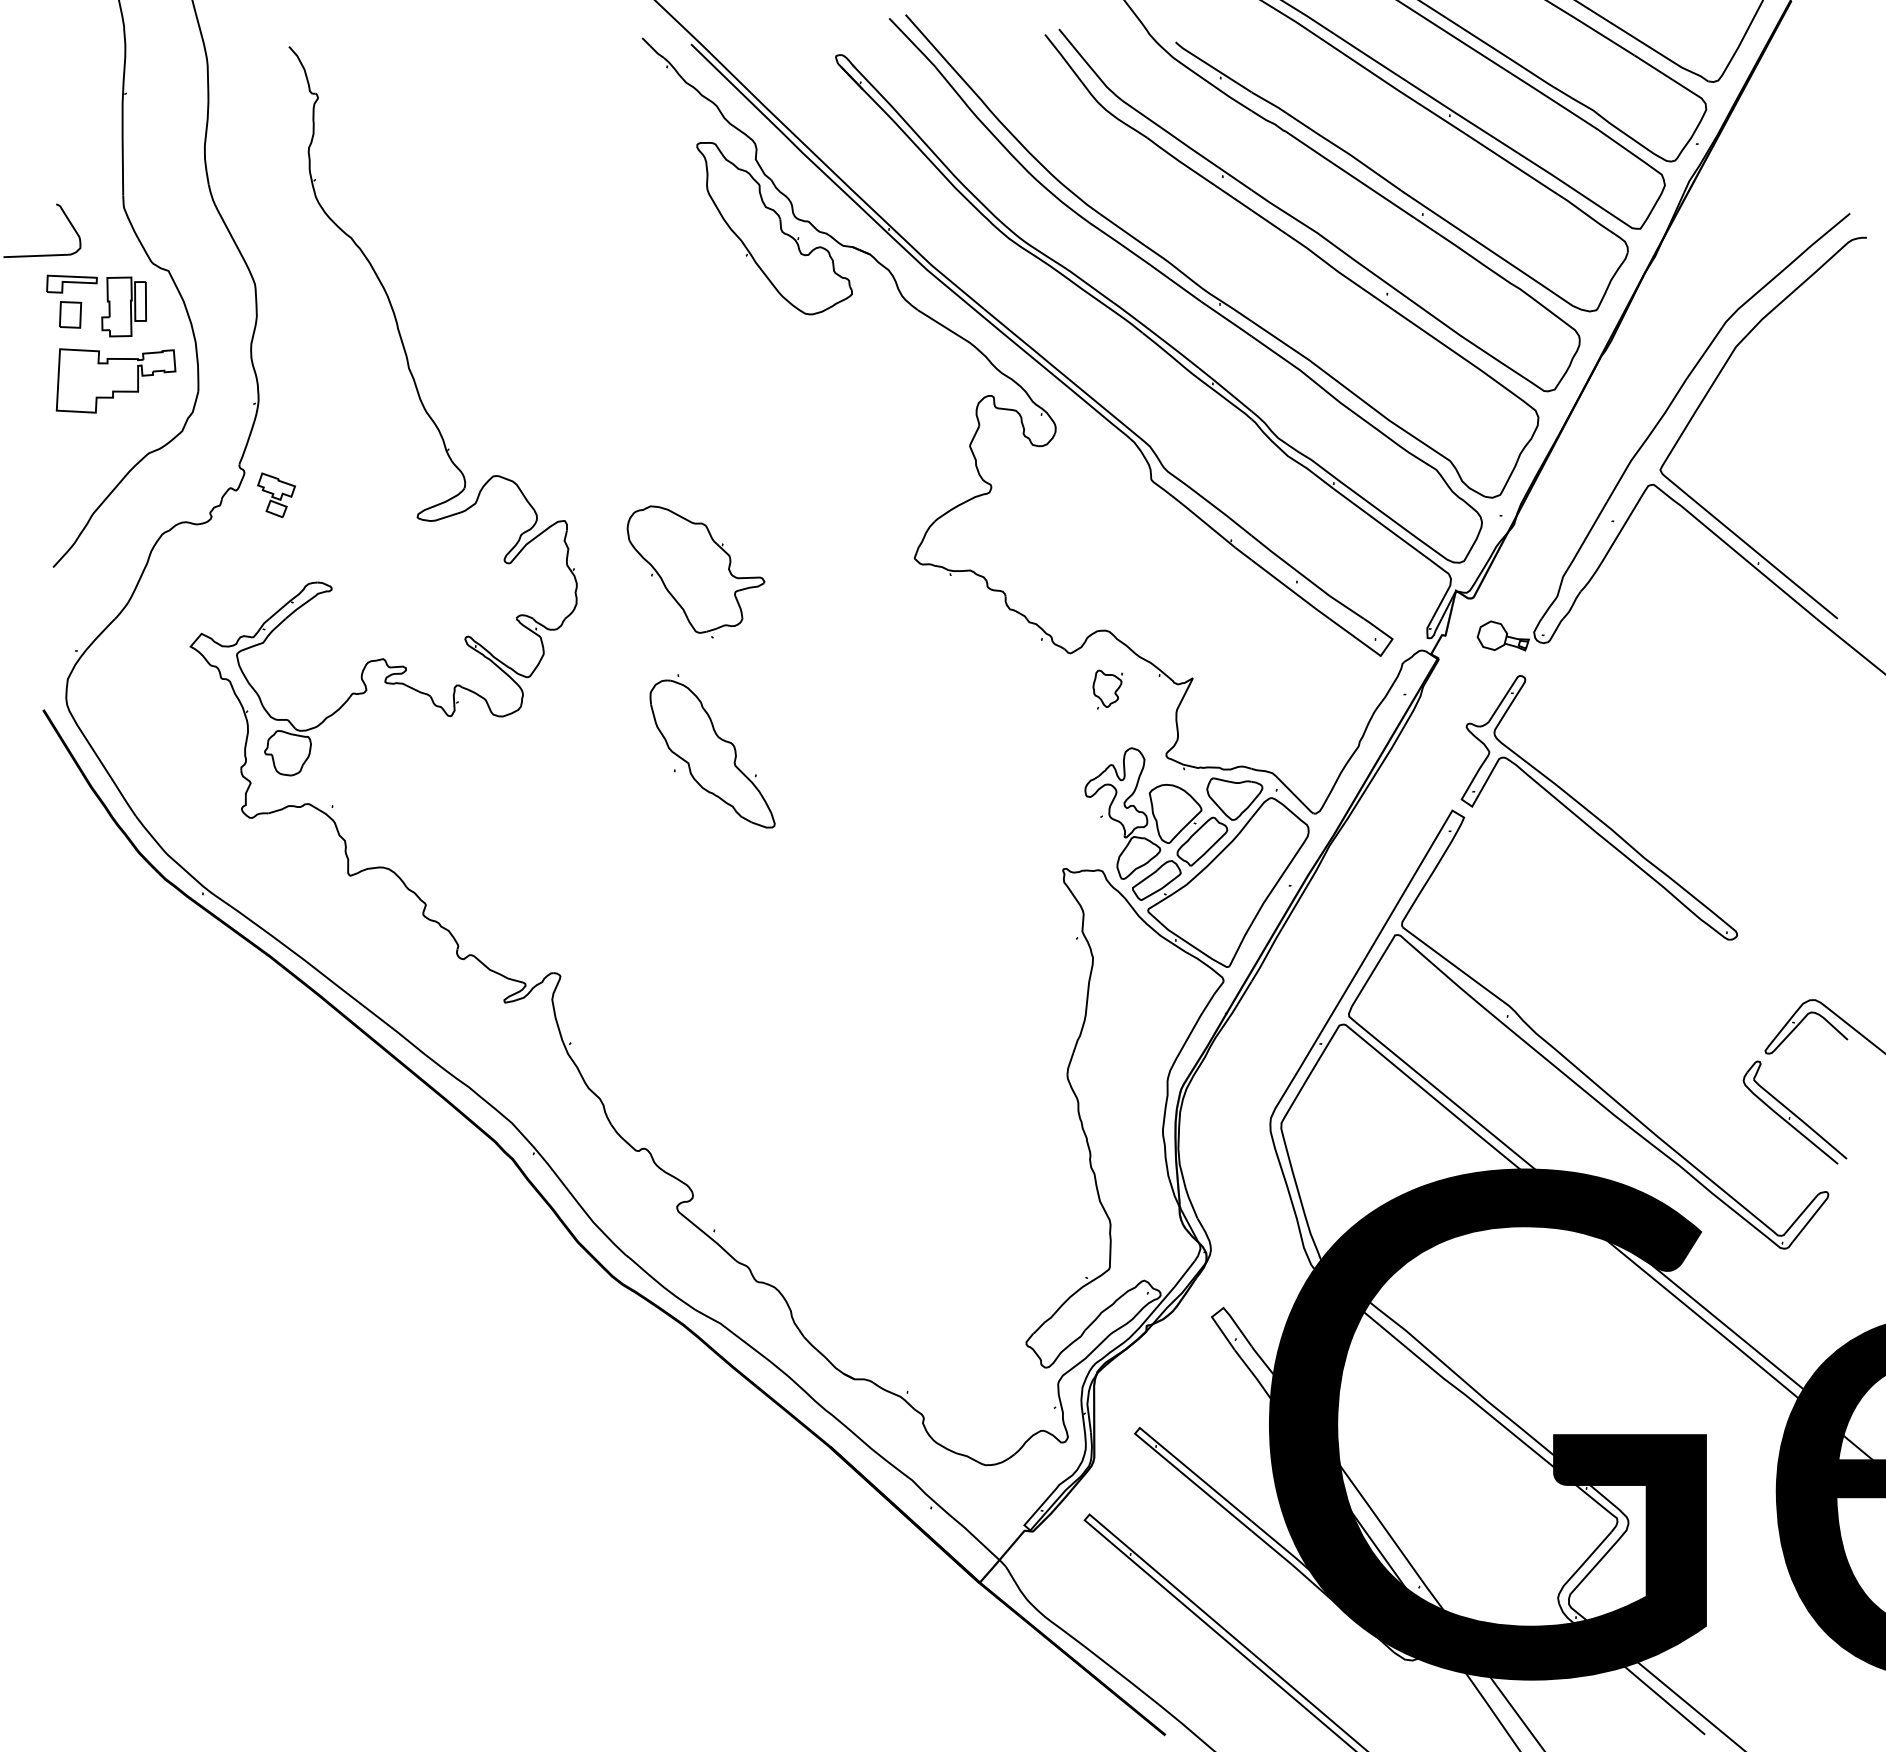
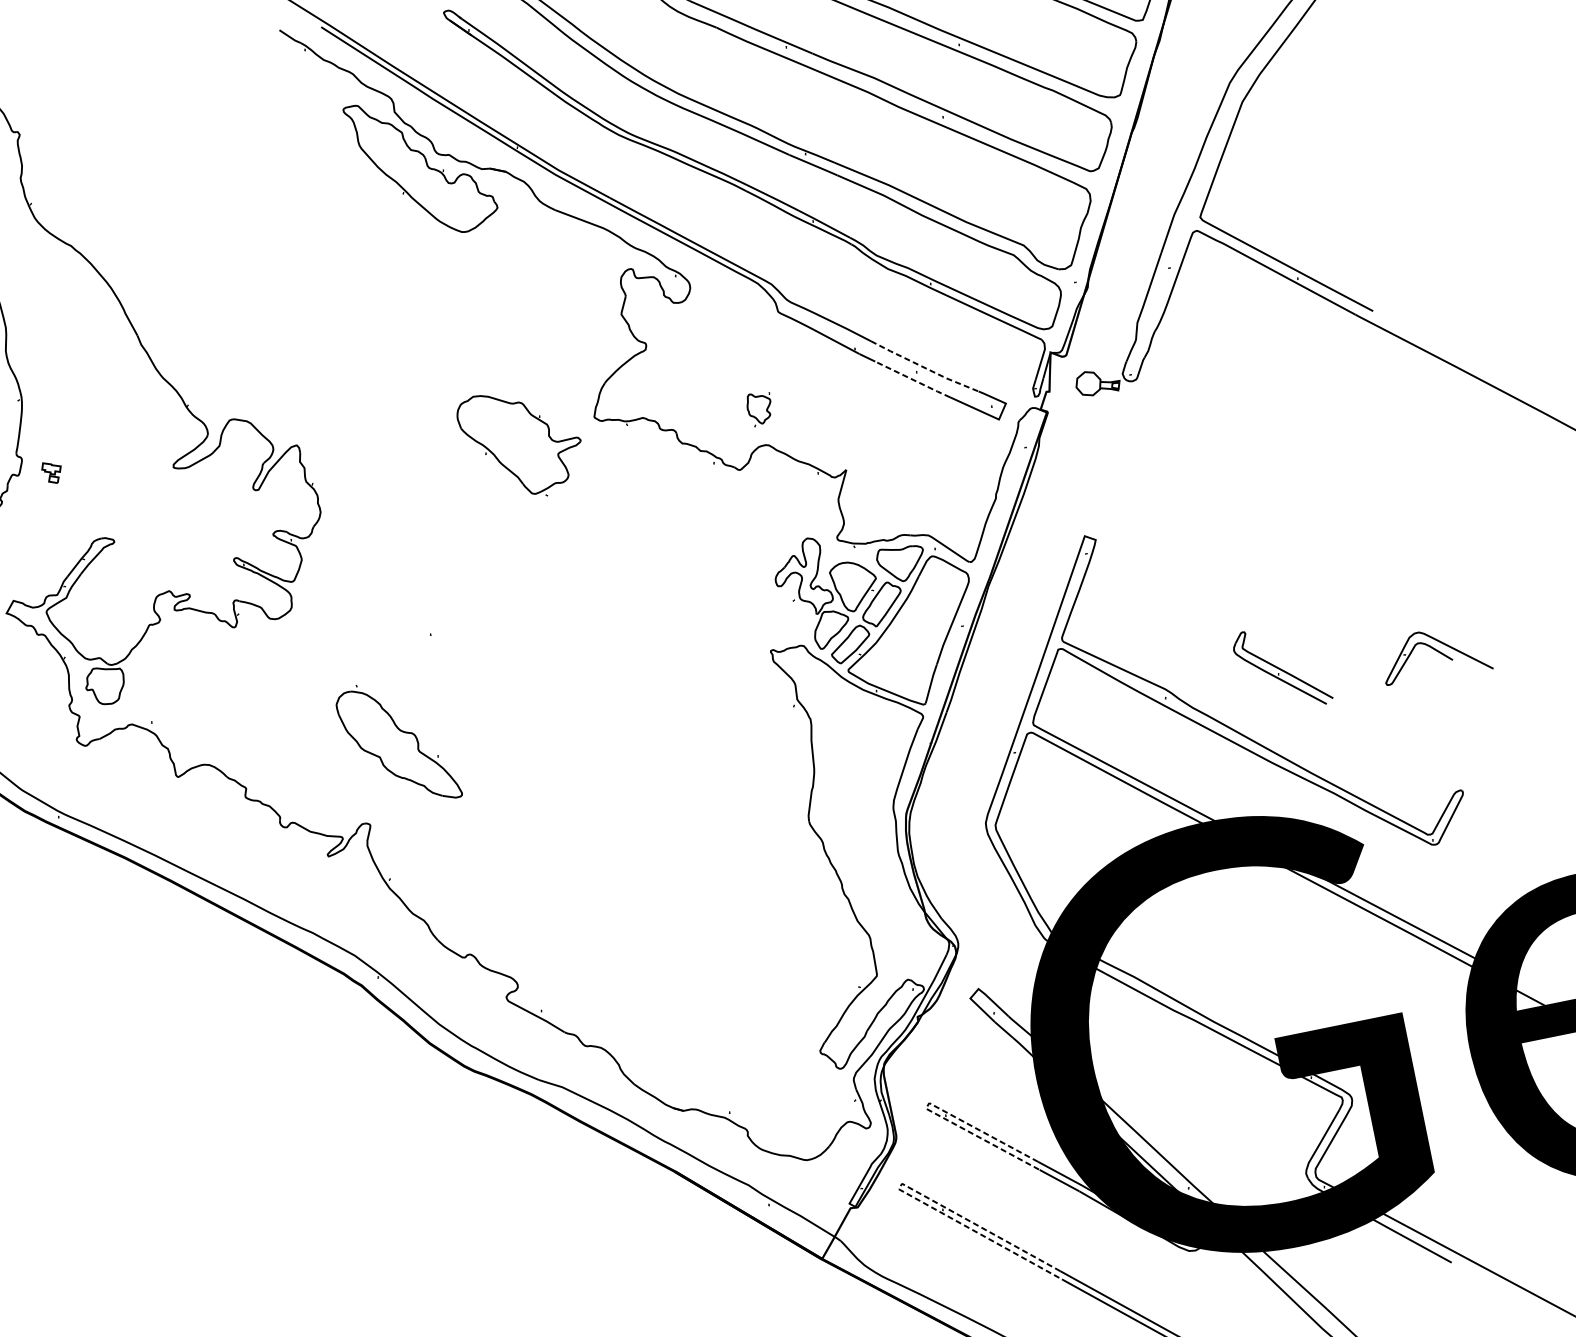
part: (276, 494) -> (52, 472), size x0.6
part: (695, 571) -> (521, 443), moved
line: (1307, 578) -> (924, 367), solid -> dashed
line: (1291, 590) -> (913, 380), solid -> dashed
part: (1107, 689) -> (759, 408), moved
part: (712, 751) -> (397, 743), moved
part: (1593, 813) -> (1202, 514), removed
part: (1794, 1112) -> (1281, 668), moved
line: (1135, 1433) -> (926, 1108), solid -> dashed
line: (1084, 1520) -> (898, 1189), solid -> dashed

